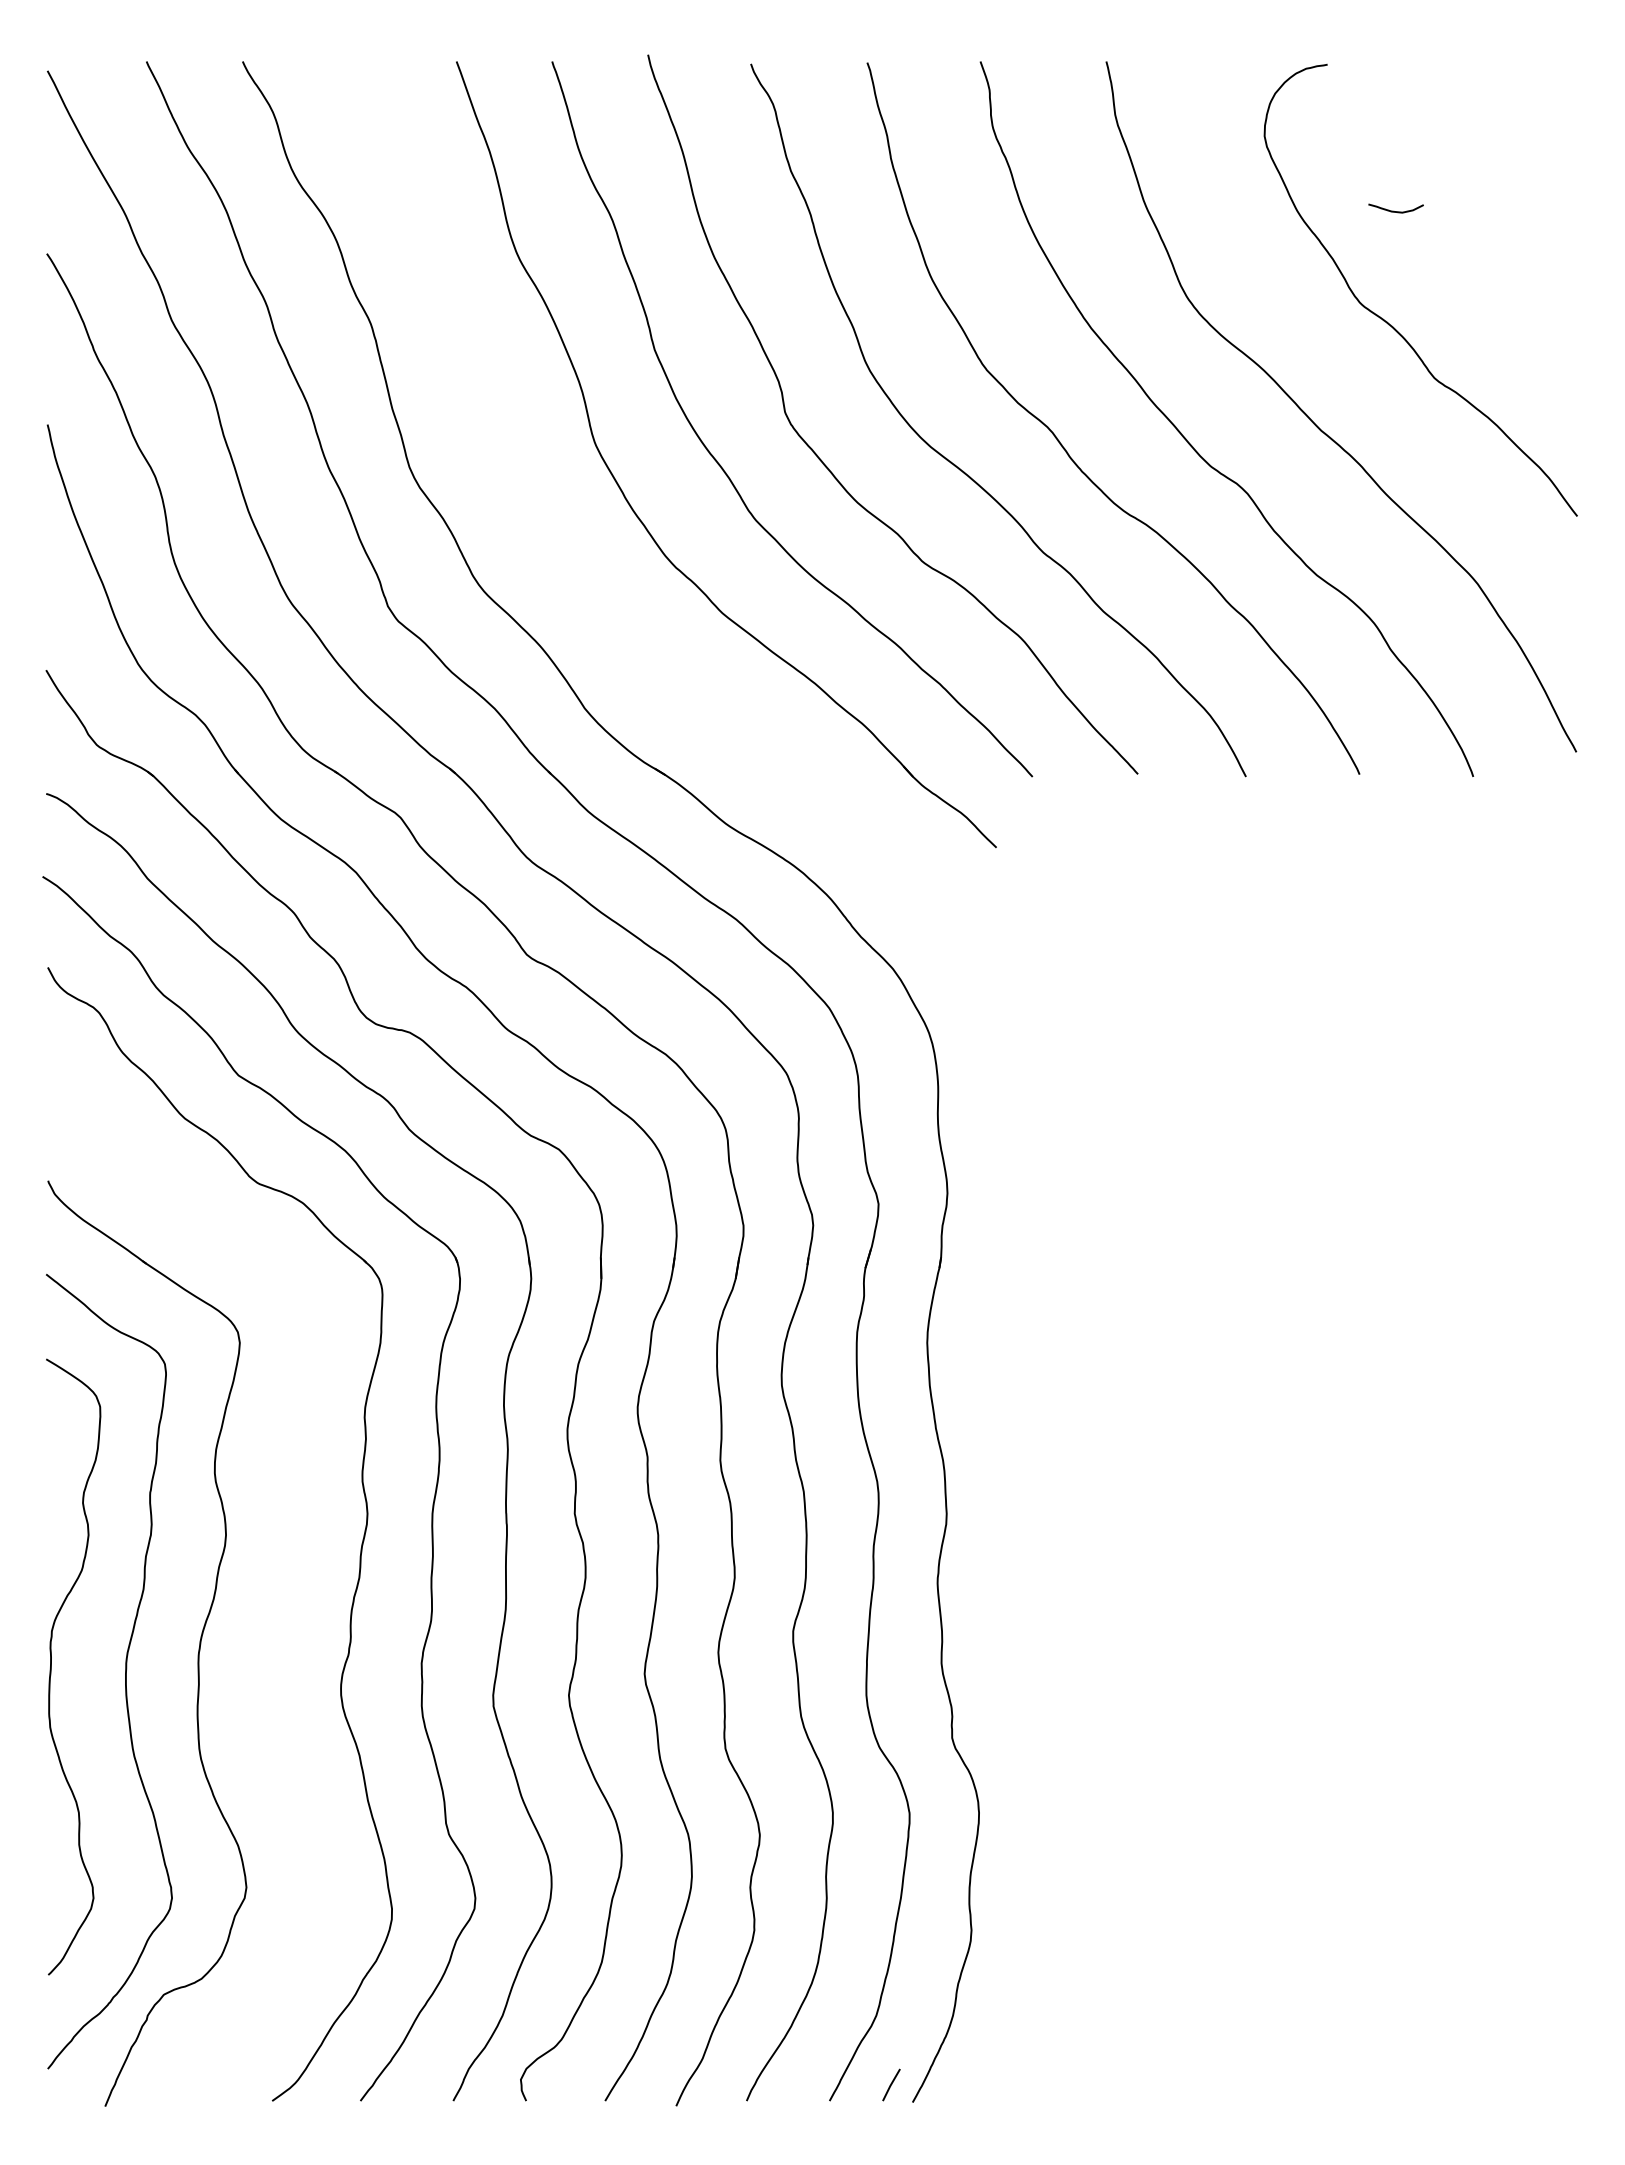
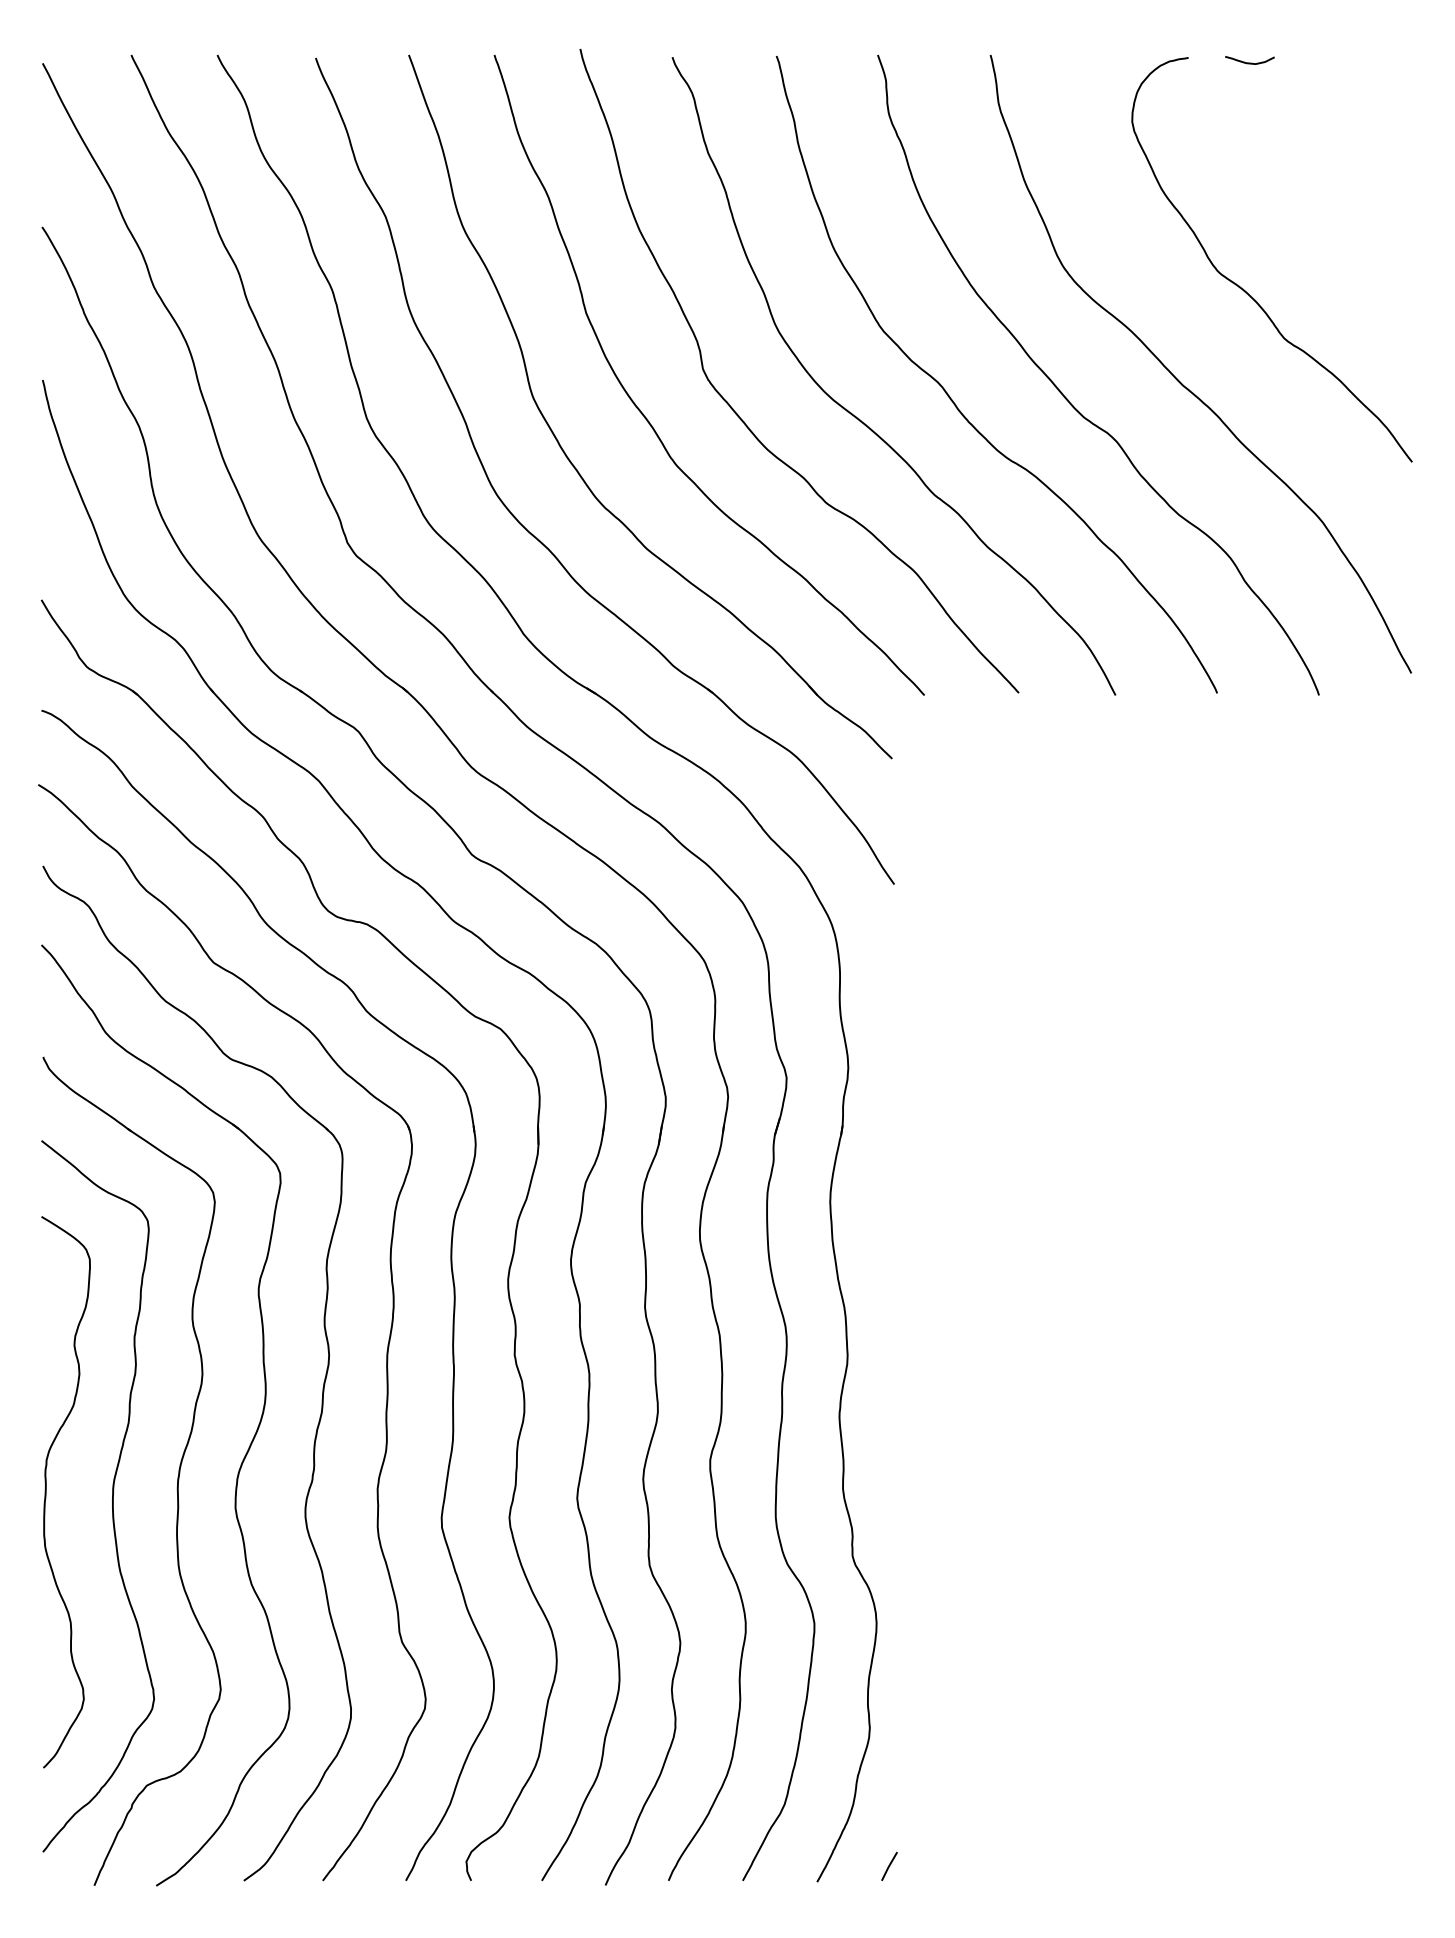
curve: (1393, 210) -> (1247, 62), moved
part: (605, 605) -> (542, 541), added
part: (273, 1625) -> (244, 1455), added
line: (891, 2084) -> (889, 1865), moved

